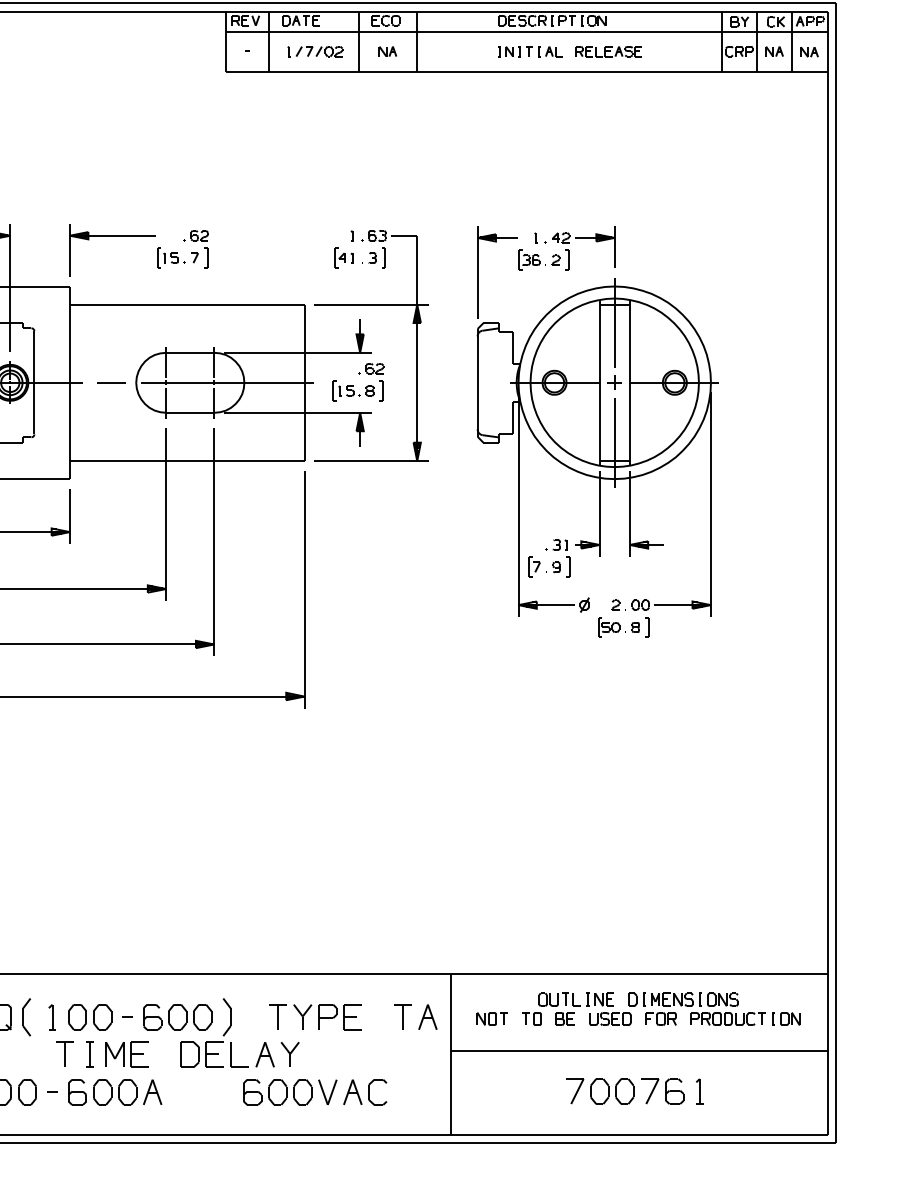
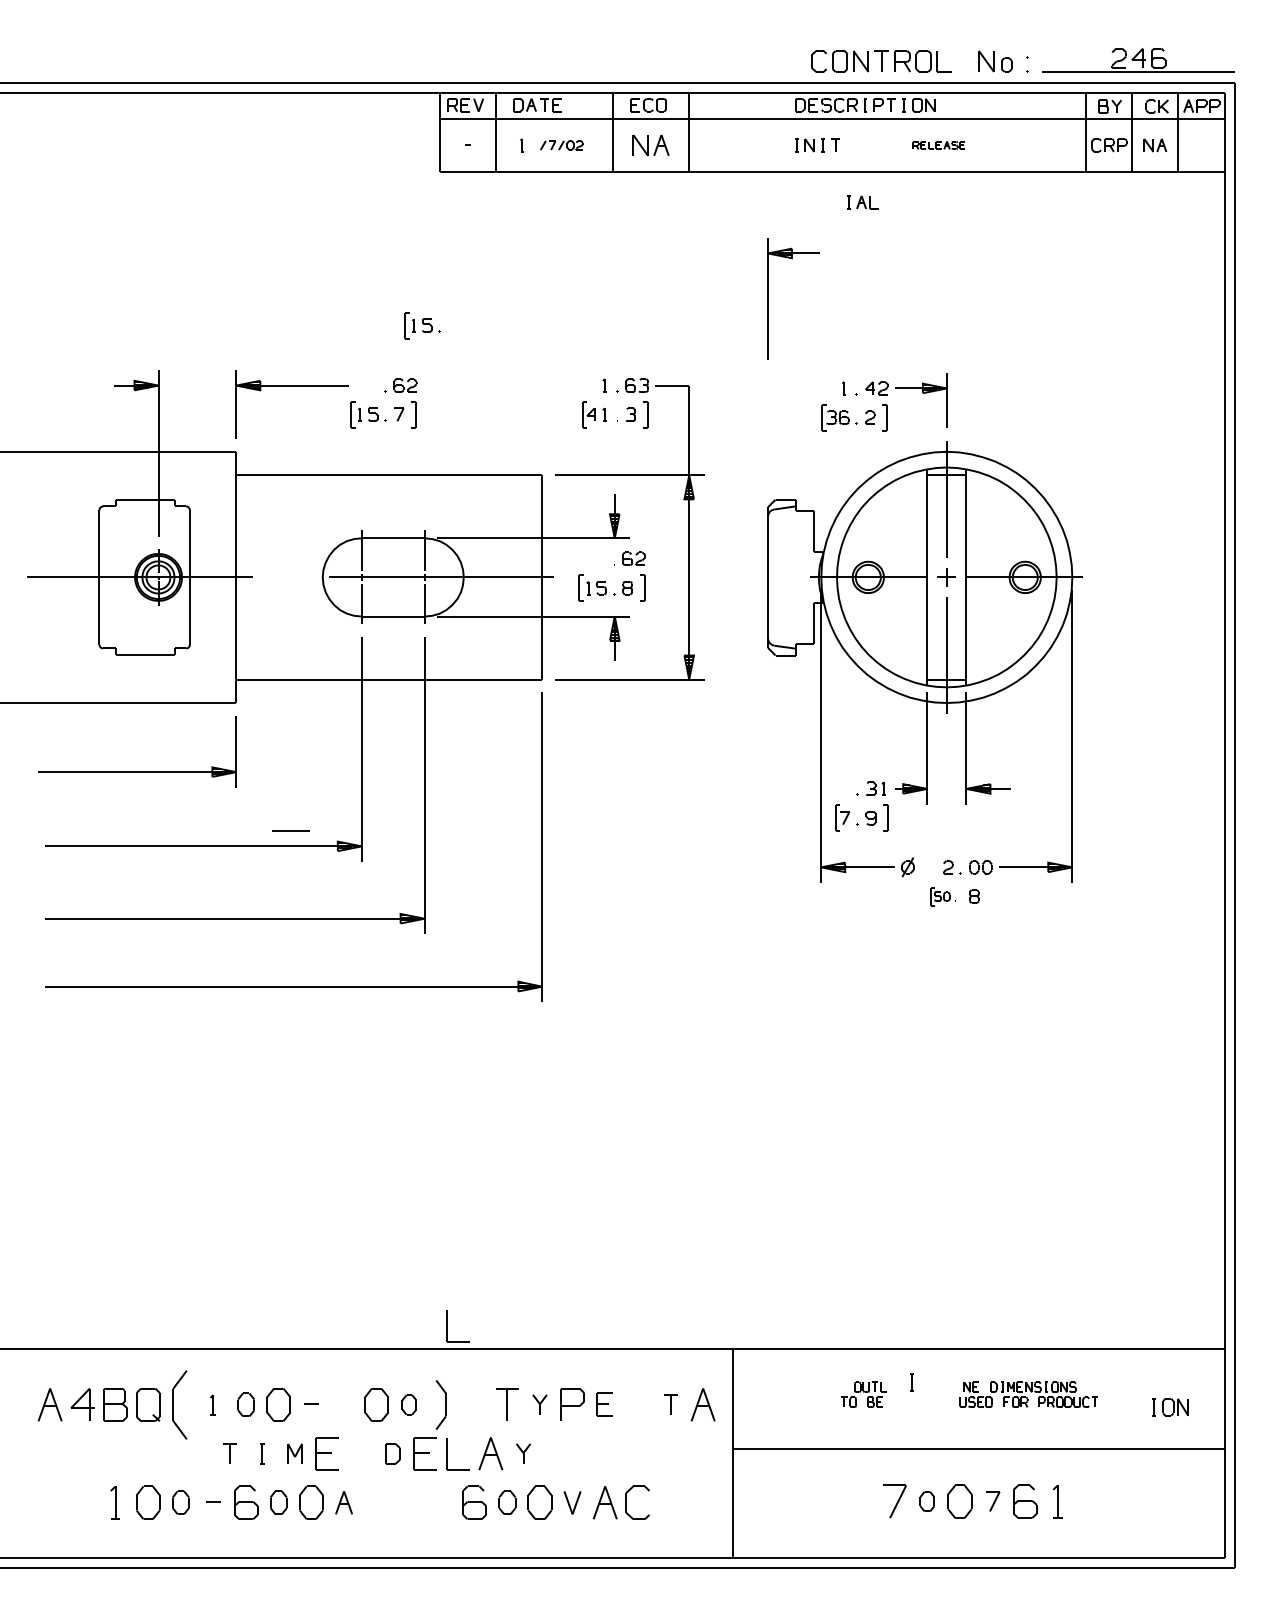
part: (319, 51) -> (561, 145), size x0.7
part: (387, 51) -> (650, 145), size x1.6
part: (550, 51) -> (862, 202), moved
part: (608, 51) -> (938, 145), size x0.6
part: (809, 51) -> (1200, 145), removed
part: (212, 189) -> (422, 325), added
part: (478, 272) -> (768, 298), moved
line: (111, 382) -> (290, 830), moved
part: (612, 627) -> (943, 896), size x0.7
part: (646, 627) -> (988, 896), removed
part: (231, 957) -> (447, 1326), added
part: (550, 1009) -> (863, 1394), size x0.6
part: (677, 1009) -> (1028, 1394), size x0.6
part: (26, 1016) -> (179, 1404), size x1.4
part: (51, 1016) -> (212, 1404), size x0.6
part: (77, 1016) -> (246, 1404), size x0.7
part: (152, 1016) -> (343, 1404), removed
part: (202, 1016) -> (409, 1404), size x0.6
part: (302, 1016) -> (539, 1404), size x0.6
part: (352, 1016) -> (604, 1404), size x0.7
part: (402, 1016) -> (670, 1404), size x0.6
part: (491, 1019) -> (786, 1407), removed
part: (64, 1054) -> (229, 1453), size x0.6
part: (90, 1054) -> (262, 1453), size x0.6
part: (114, 1054) -> (294, 1453), size x0.6
part: (189, 1054) -> (392, 1453), size x0.6
part: (290, 1054) -> (523, 1453), size x0.6
part: (599, 1091) -> (927, 1501), size x0.6
part: (649, 1091) -> (992, 1501), size x0.6
part: (27, 1092) -> (180, 1502), size x0.7
part: (102, 1092) -> (278, 1502), size x0.7
part: (152, 1092) -> (343, 1502), size x0.7
part: (277, 1092) -> (507, 1502), size x0.7
part: (327, 1092) -> (572, 1502), size x0.7

